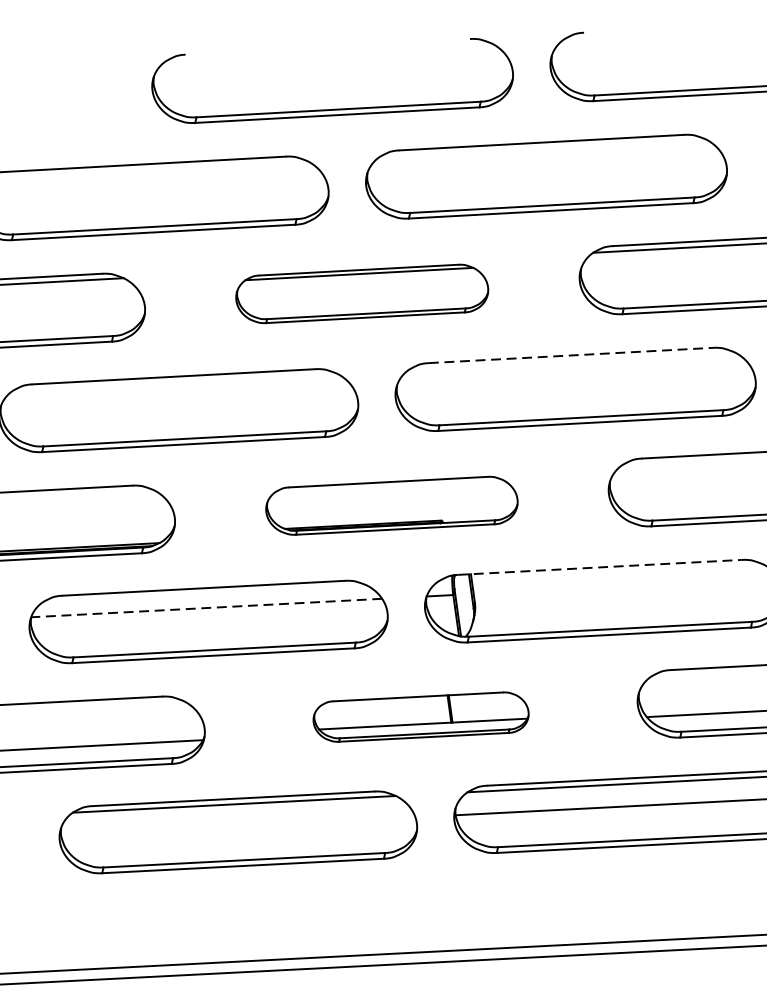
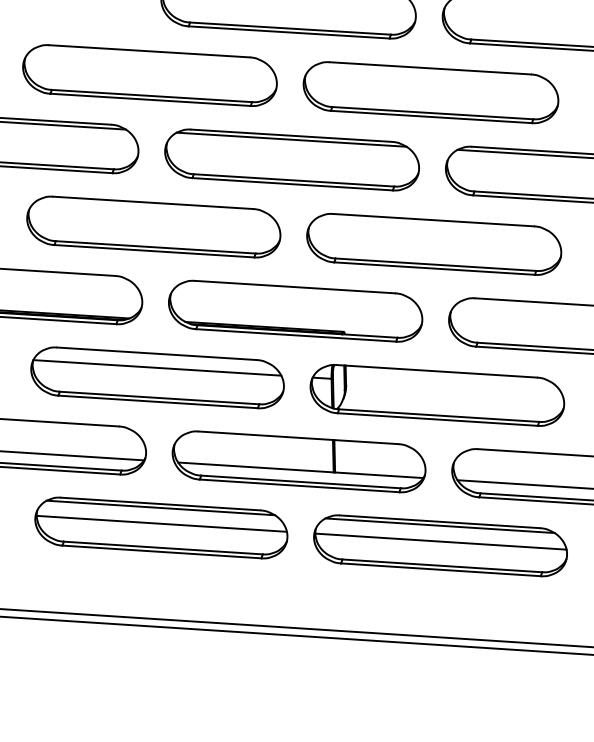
part: (361, 293) -> (291, 159), size x1.43
line: (570, 355) -> (433, 220), dashed -> solid
part: (391, 504) -> (295, 310), size x1.43
line: (600, 567) -> (437, 371), dashed -> solid
line: (205, 607) -> (156, 367), dashed -> solid
part: (420, 716) -> (298, 461), size x1.67
line: (237, 826) -> (161, 523), added

